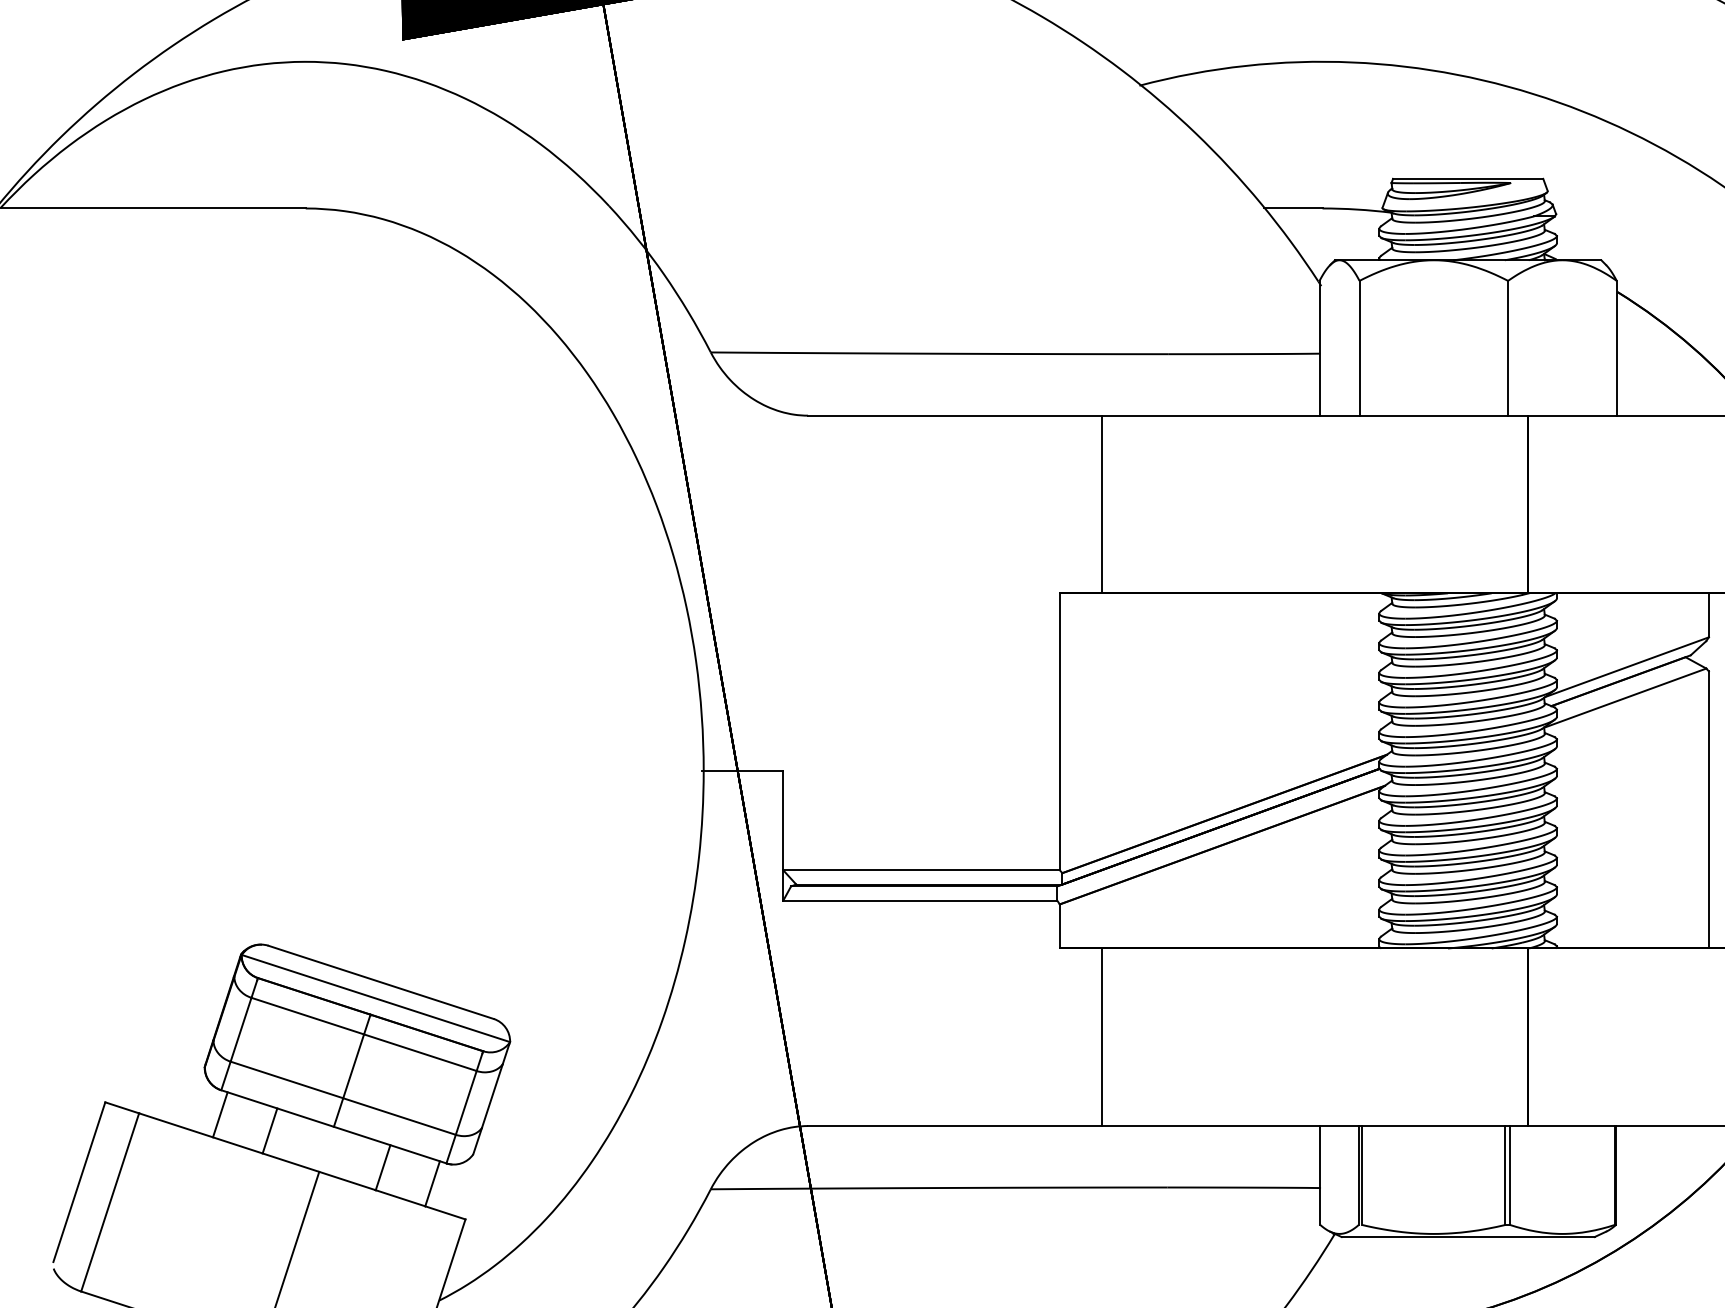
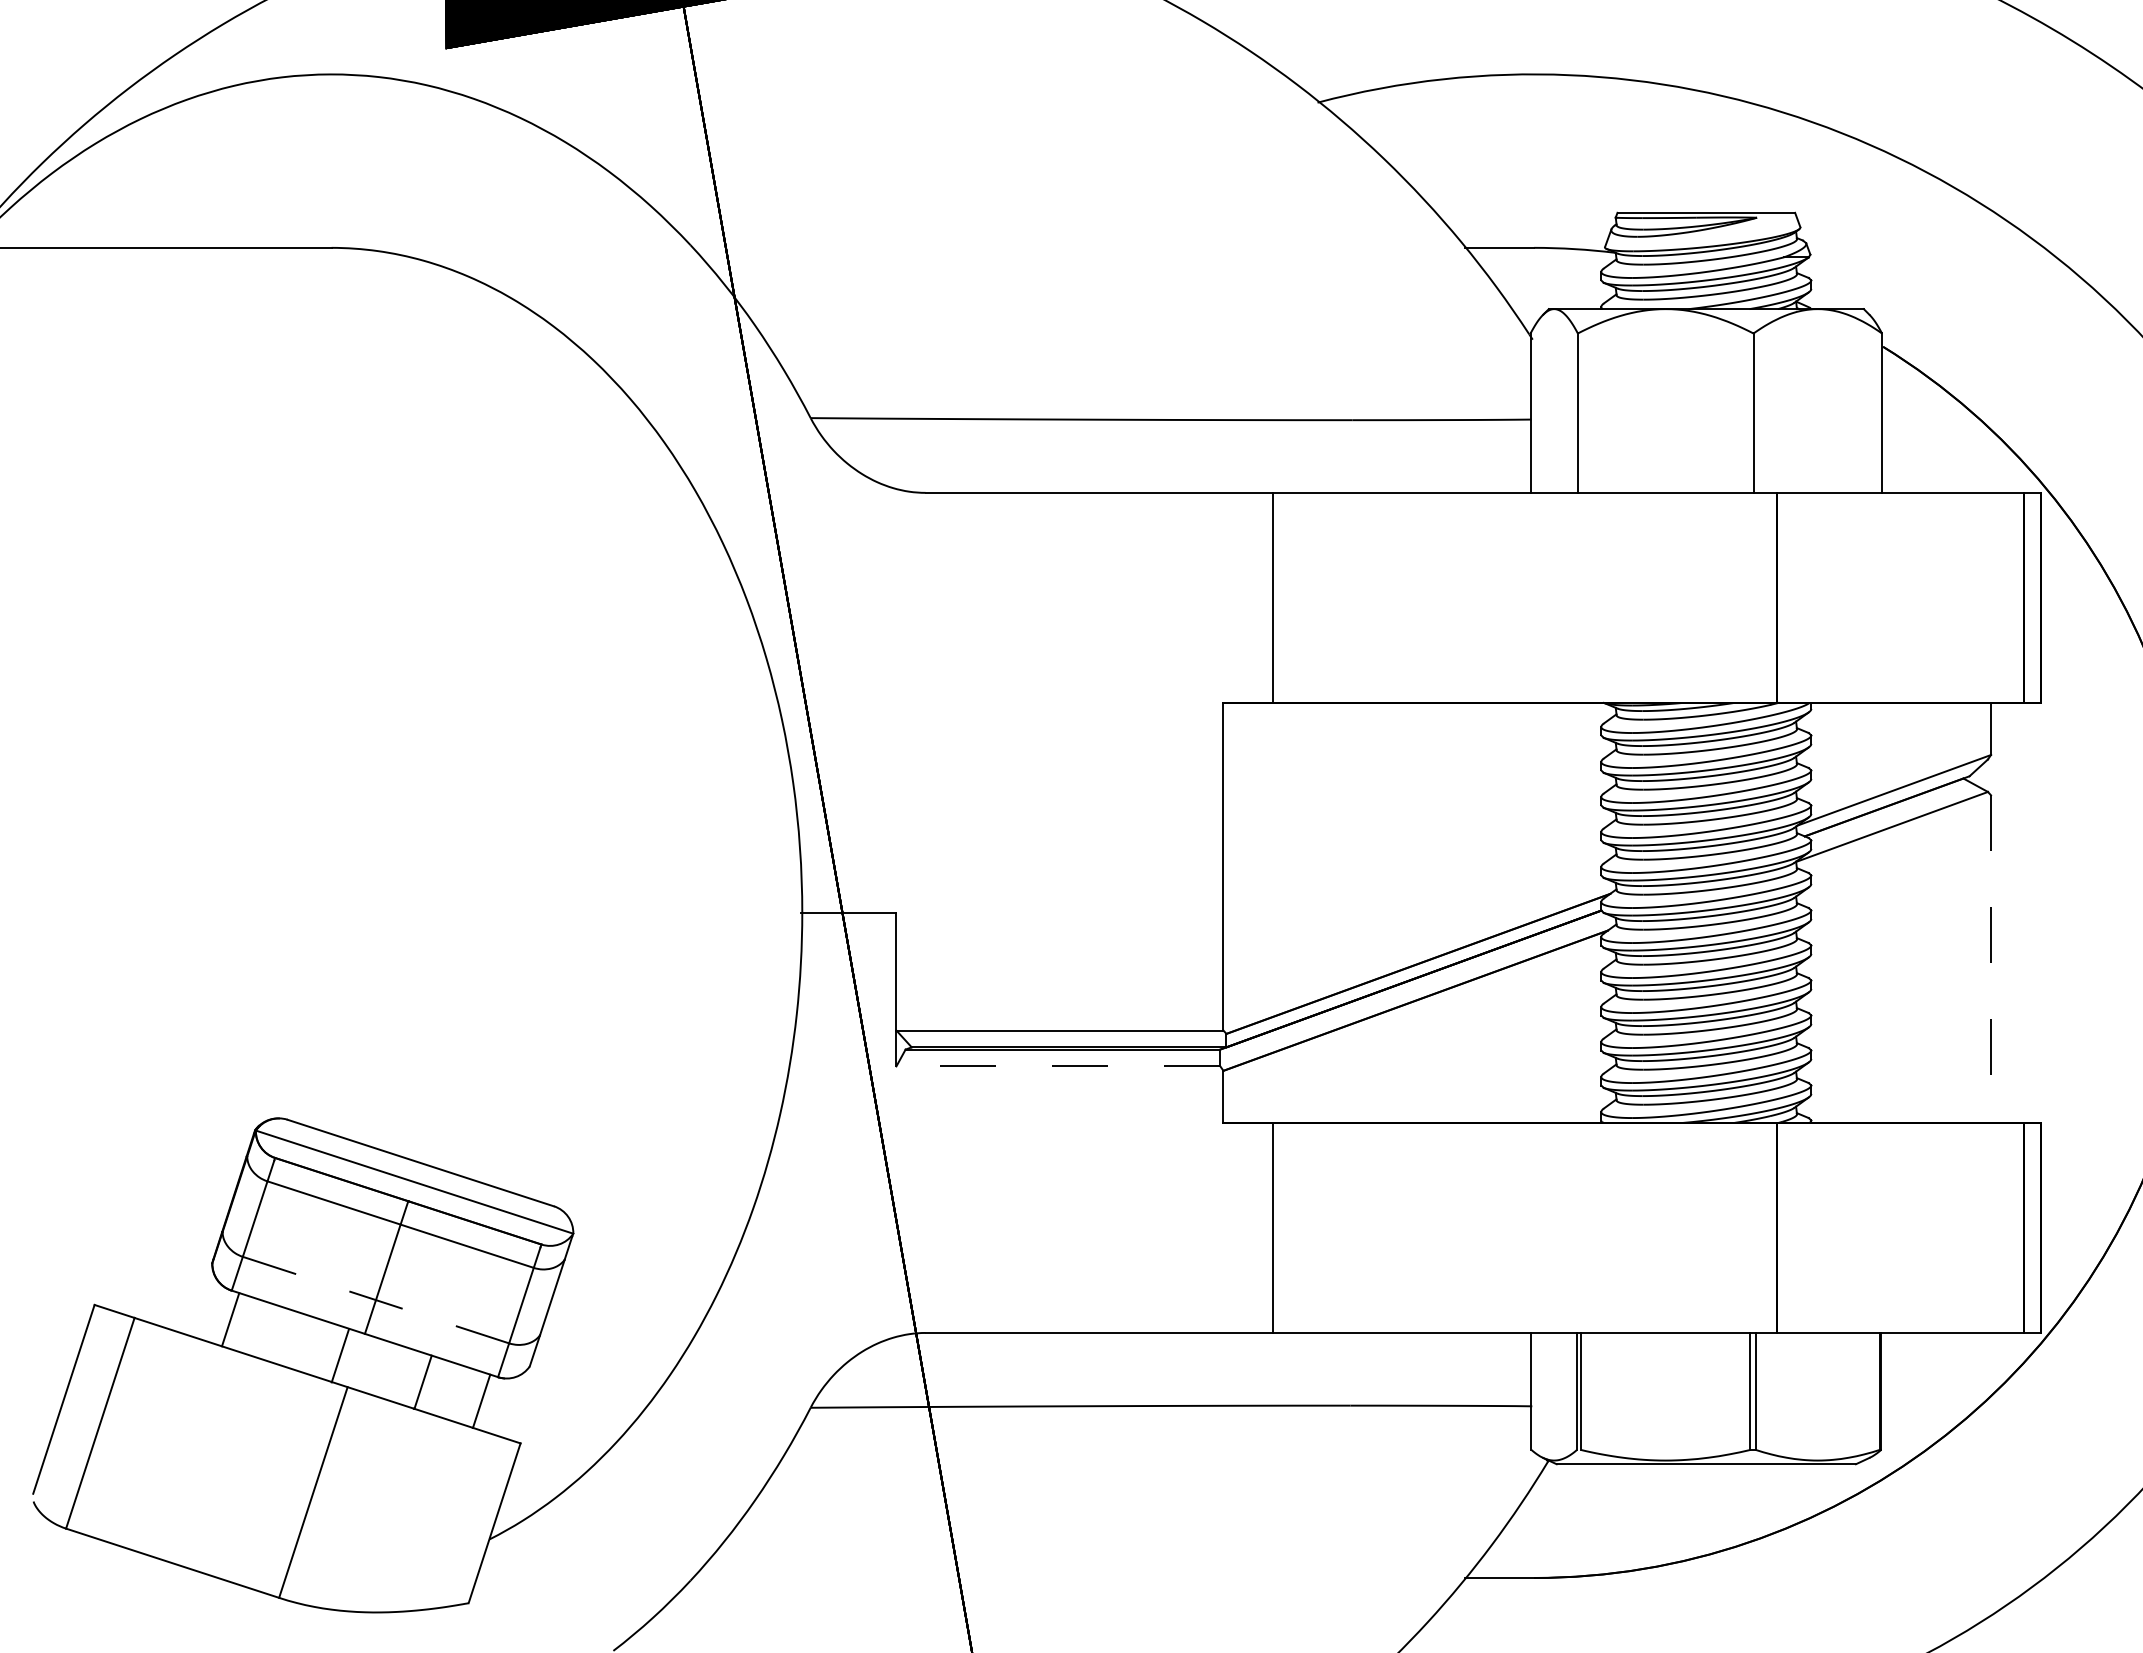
line: (1709, 810) -> (1991, 959), solid -> dashed
line: (920, 900) -> (1058, 1066), solid -> dashed
line: (343, 1098) -> (376, 1300), solid -> dashed
line: (270, 1130) -> (340, 1355), moved

